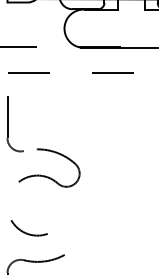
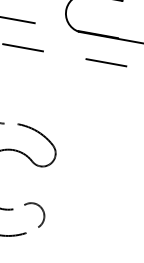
arc: (74, 228) -> (40, 208), added

